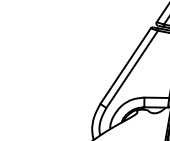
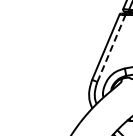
line: (132, 69) -> (111, 48), solid -> dashed

